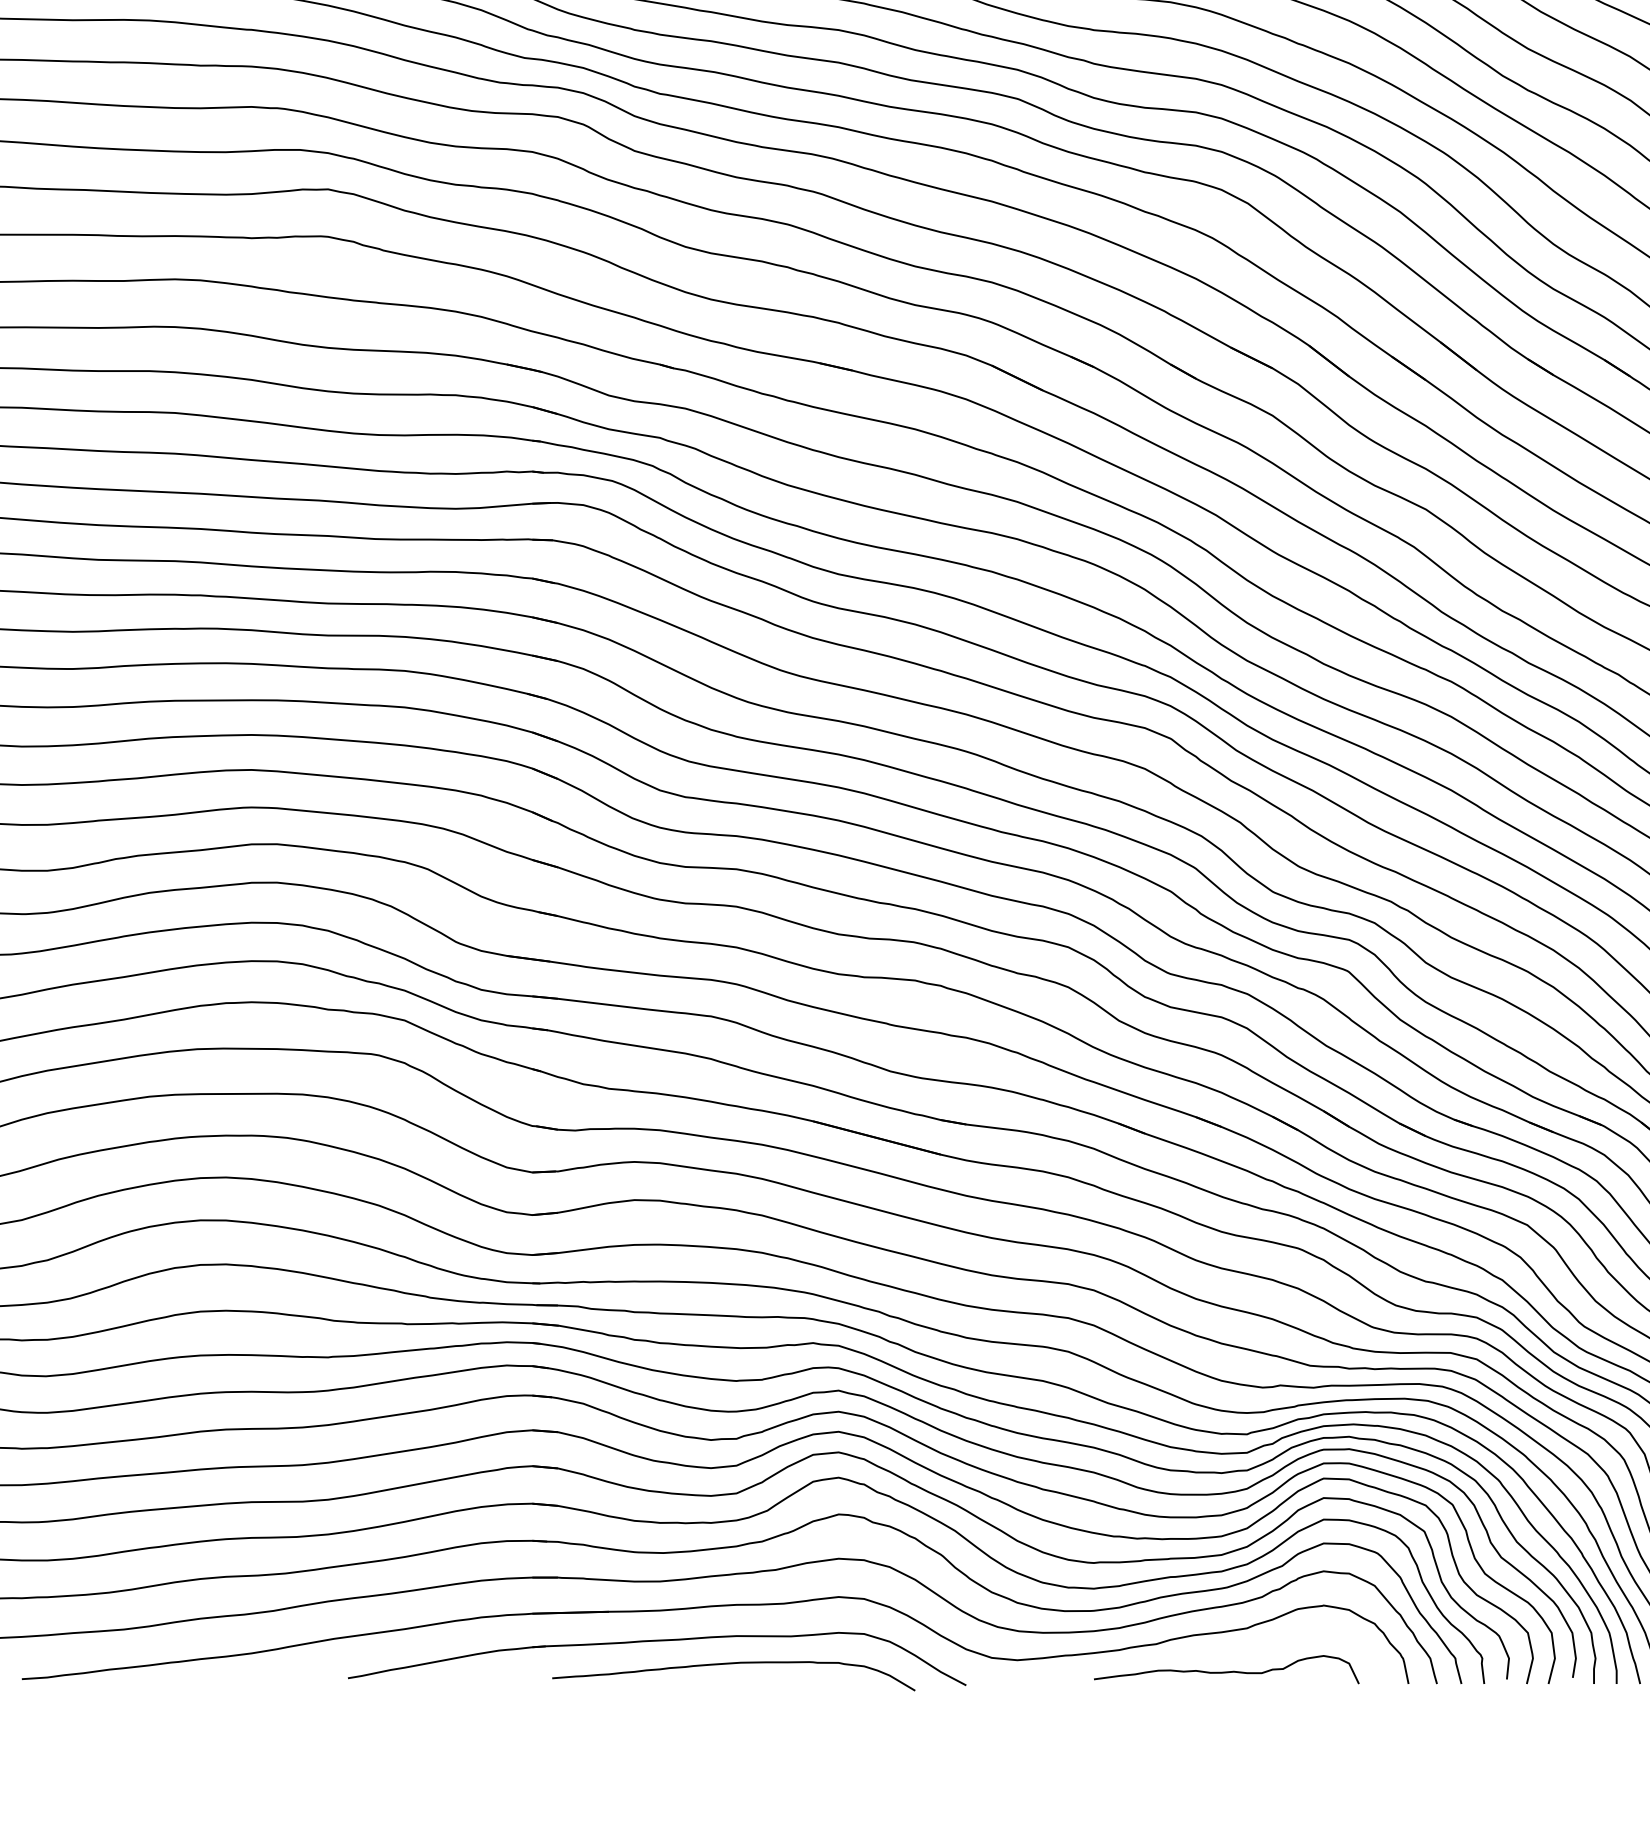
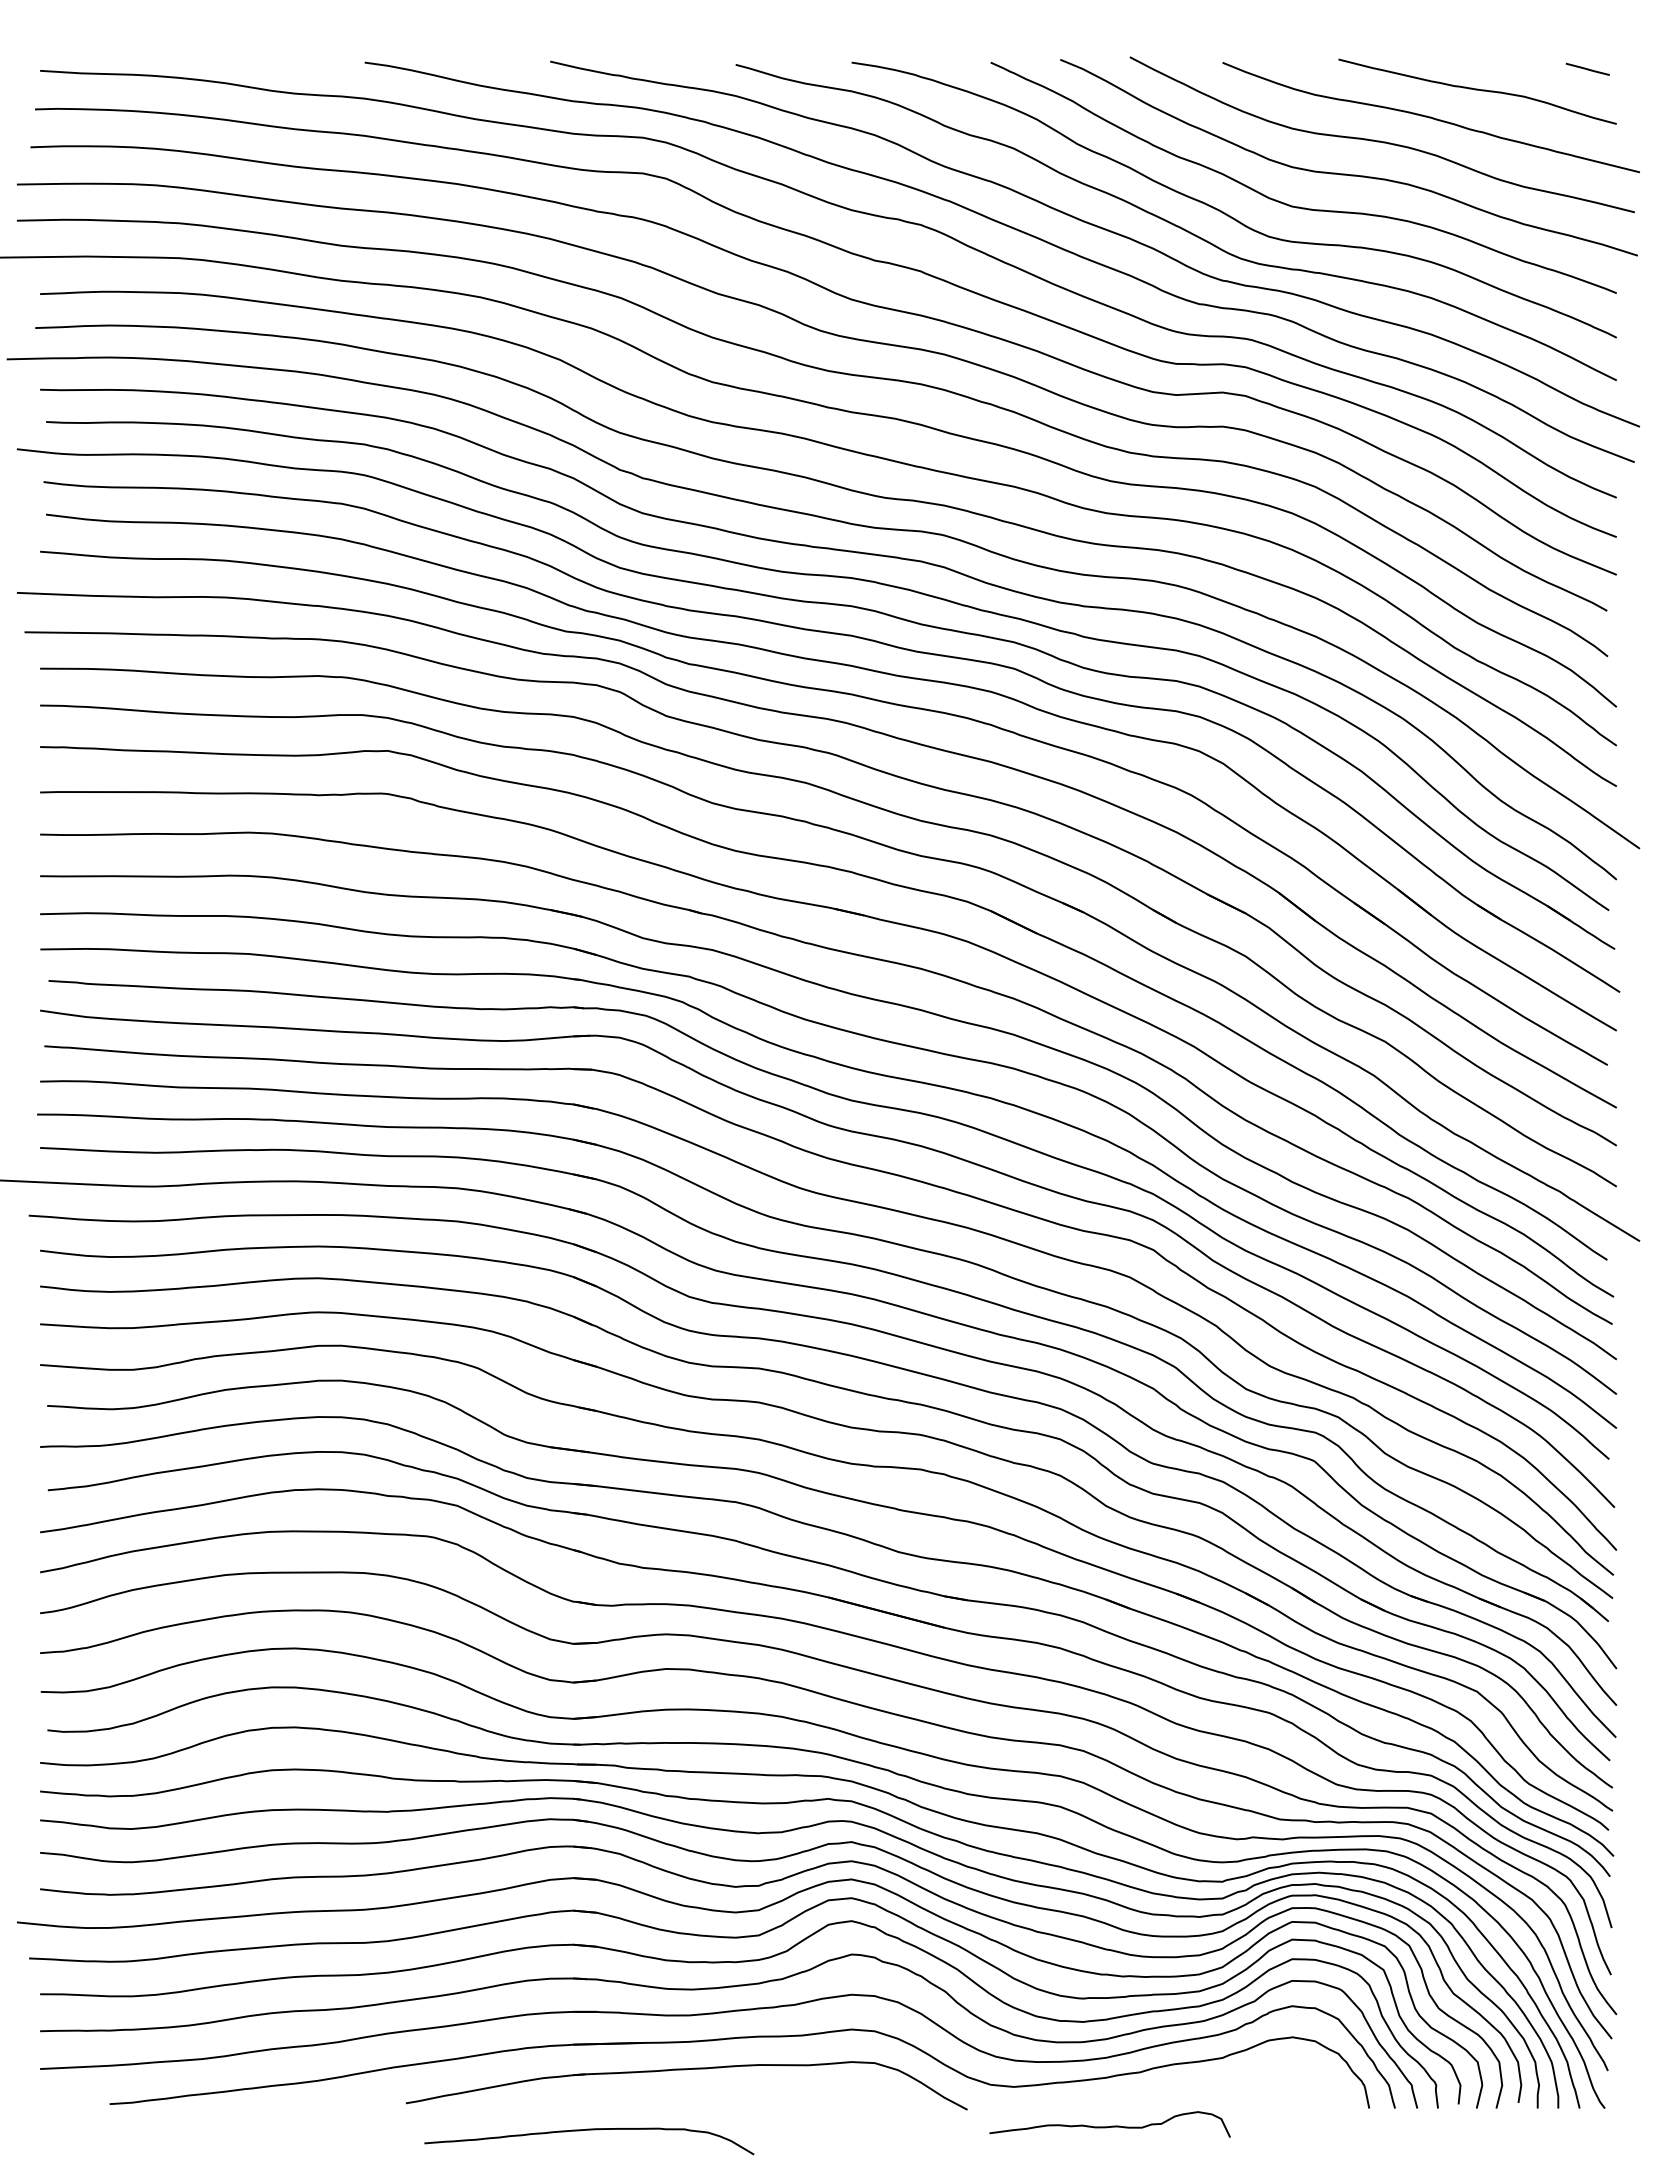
curve: (733, 1664) -> (589, 2130), moved
curve: (1226, 1671) -> (1109, 2126), moved

